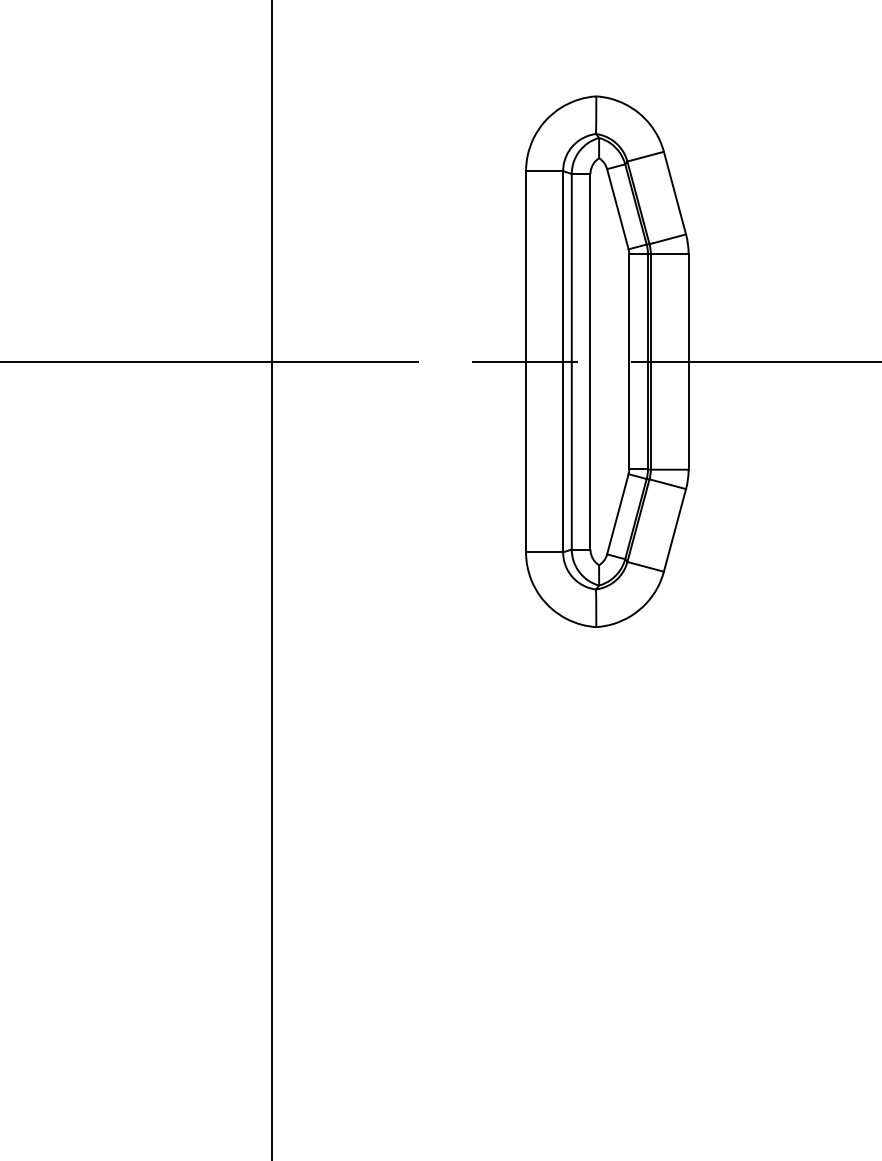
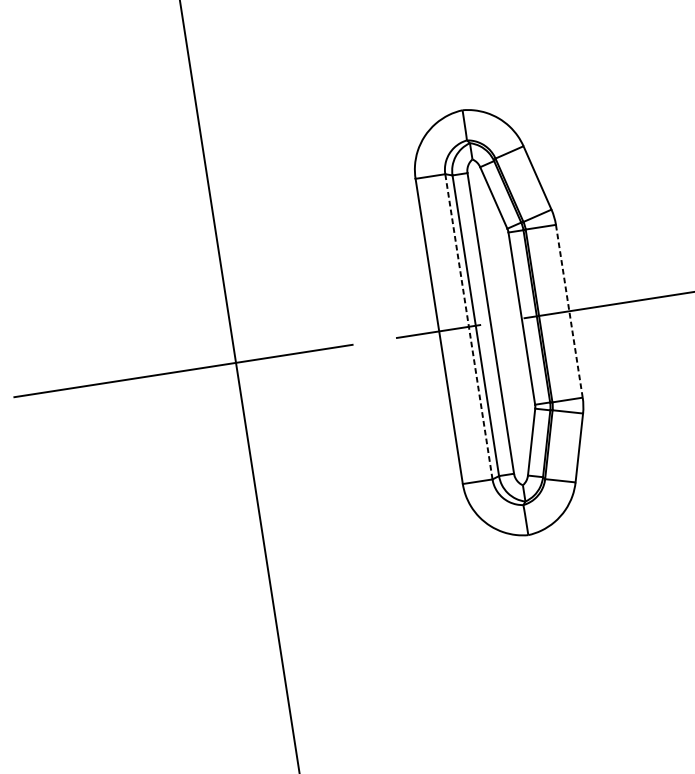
line: (563, 361) -> (469, 326), solid -> dashed
line: (688, 361) -> (569, 311), solid -> dashed

